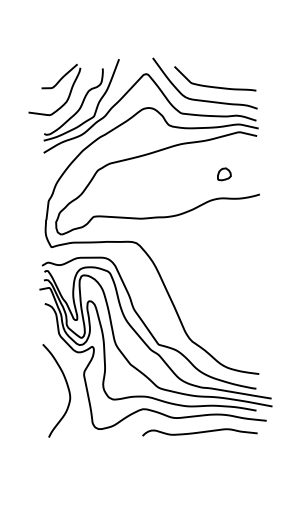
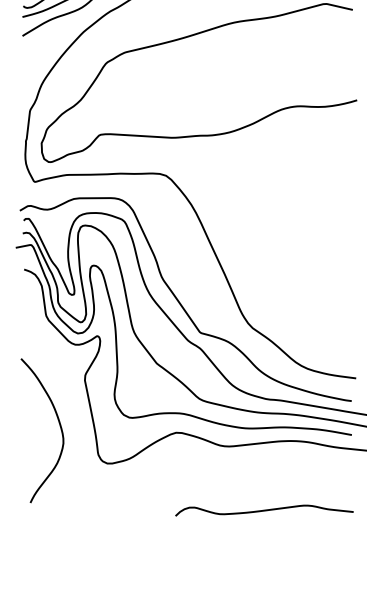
part: (224, 174) -> (302, 69), removed
curve: (66, 385) -> (57, 422), moved
curve: (199, 432) -> (263, 510), moved

